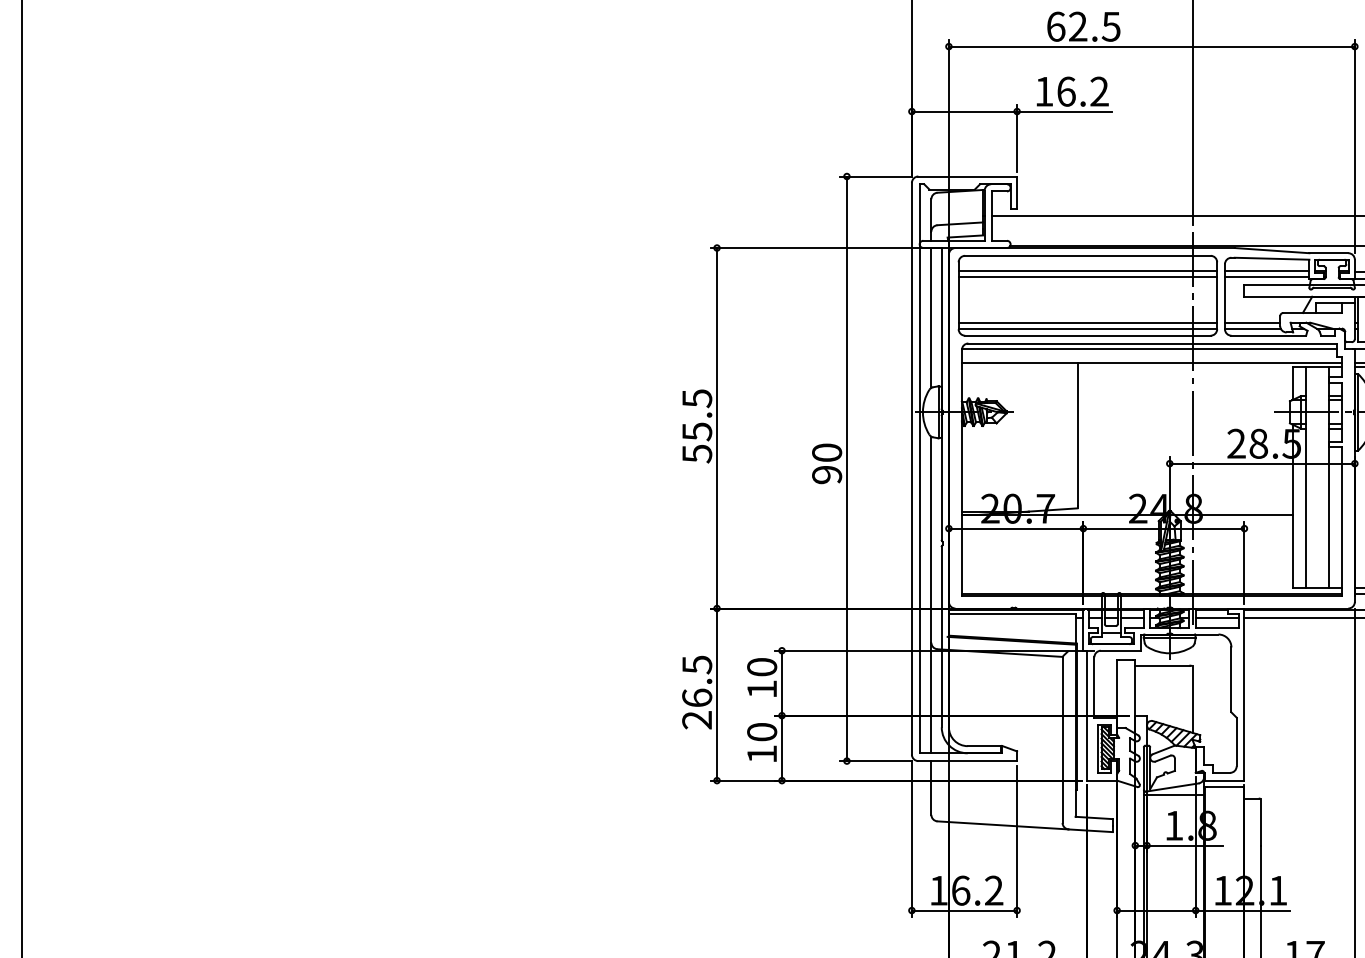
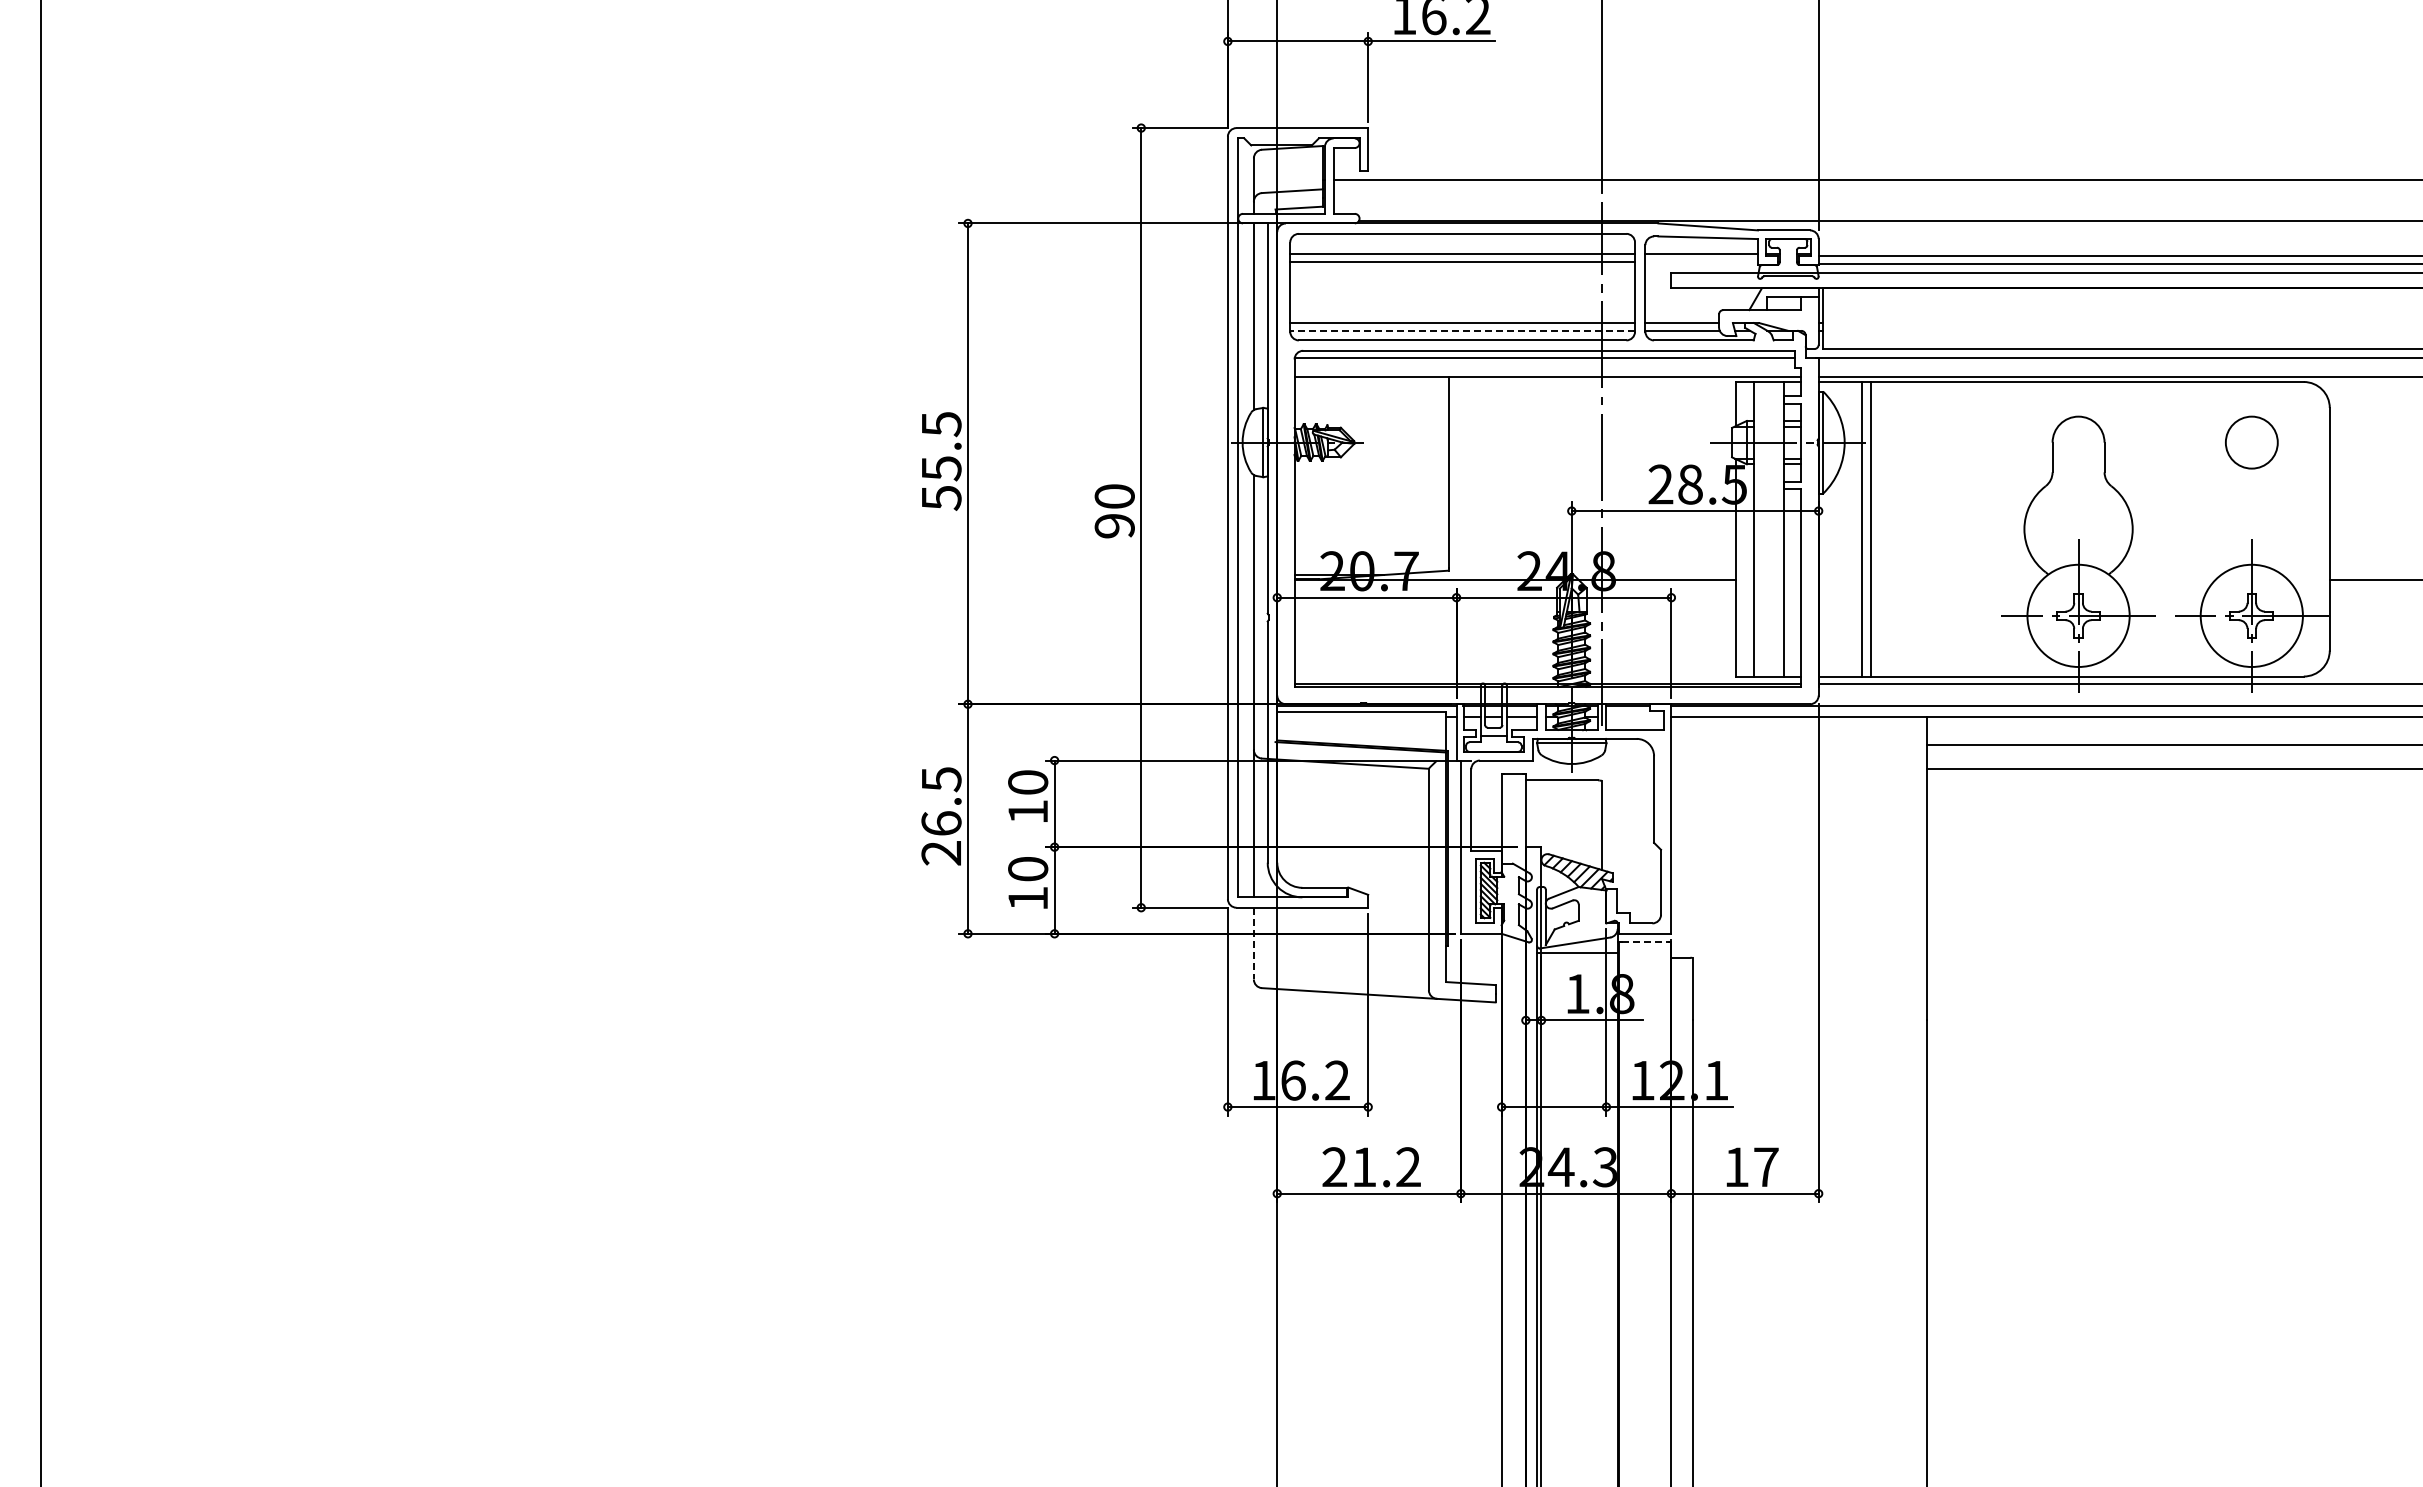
line: (1267, 277) -> (1701, 262), removed
line: (1087, 328) -> (1462, 330), solid -> dashed
line: (1217, 618) -> (1635, 717), removed
line: (931, 787) -> (1253, 943), solid -> dashed
line: (1225, 787) -> (1645, 942), solid -> dashed

